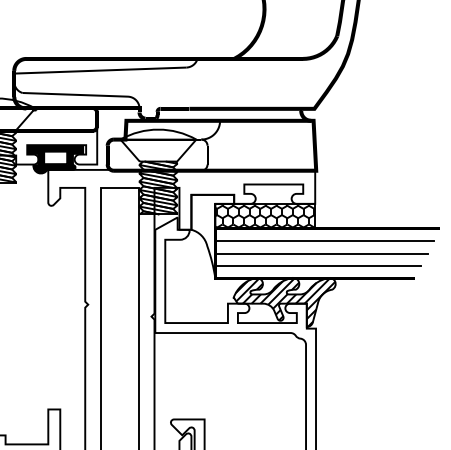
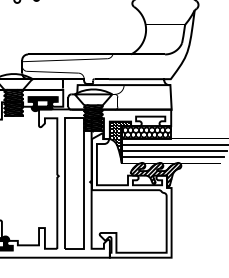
hatch: (210, 232) -> (119, 140), added

